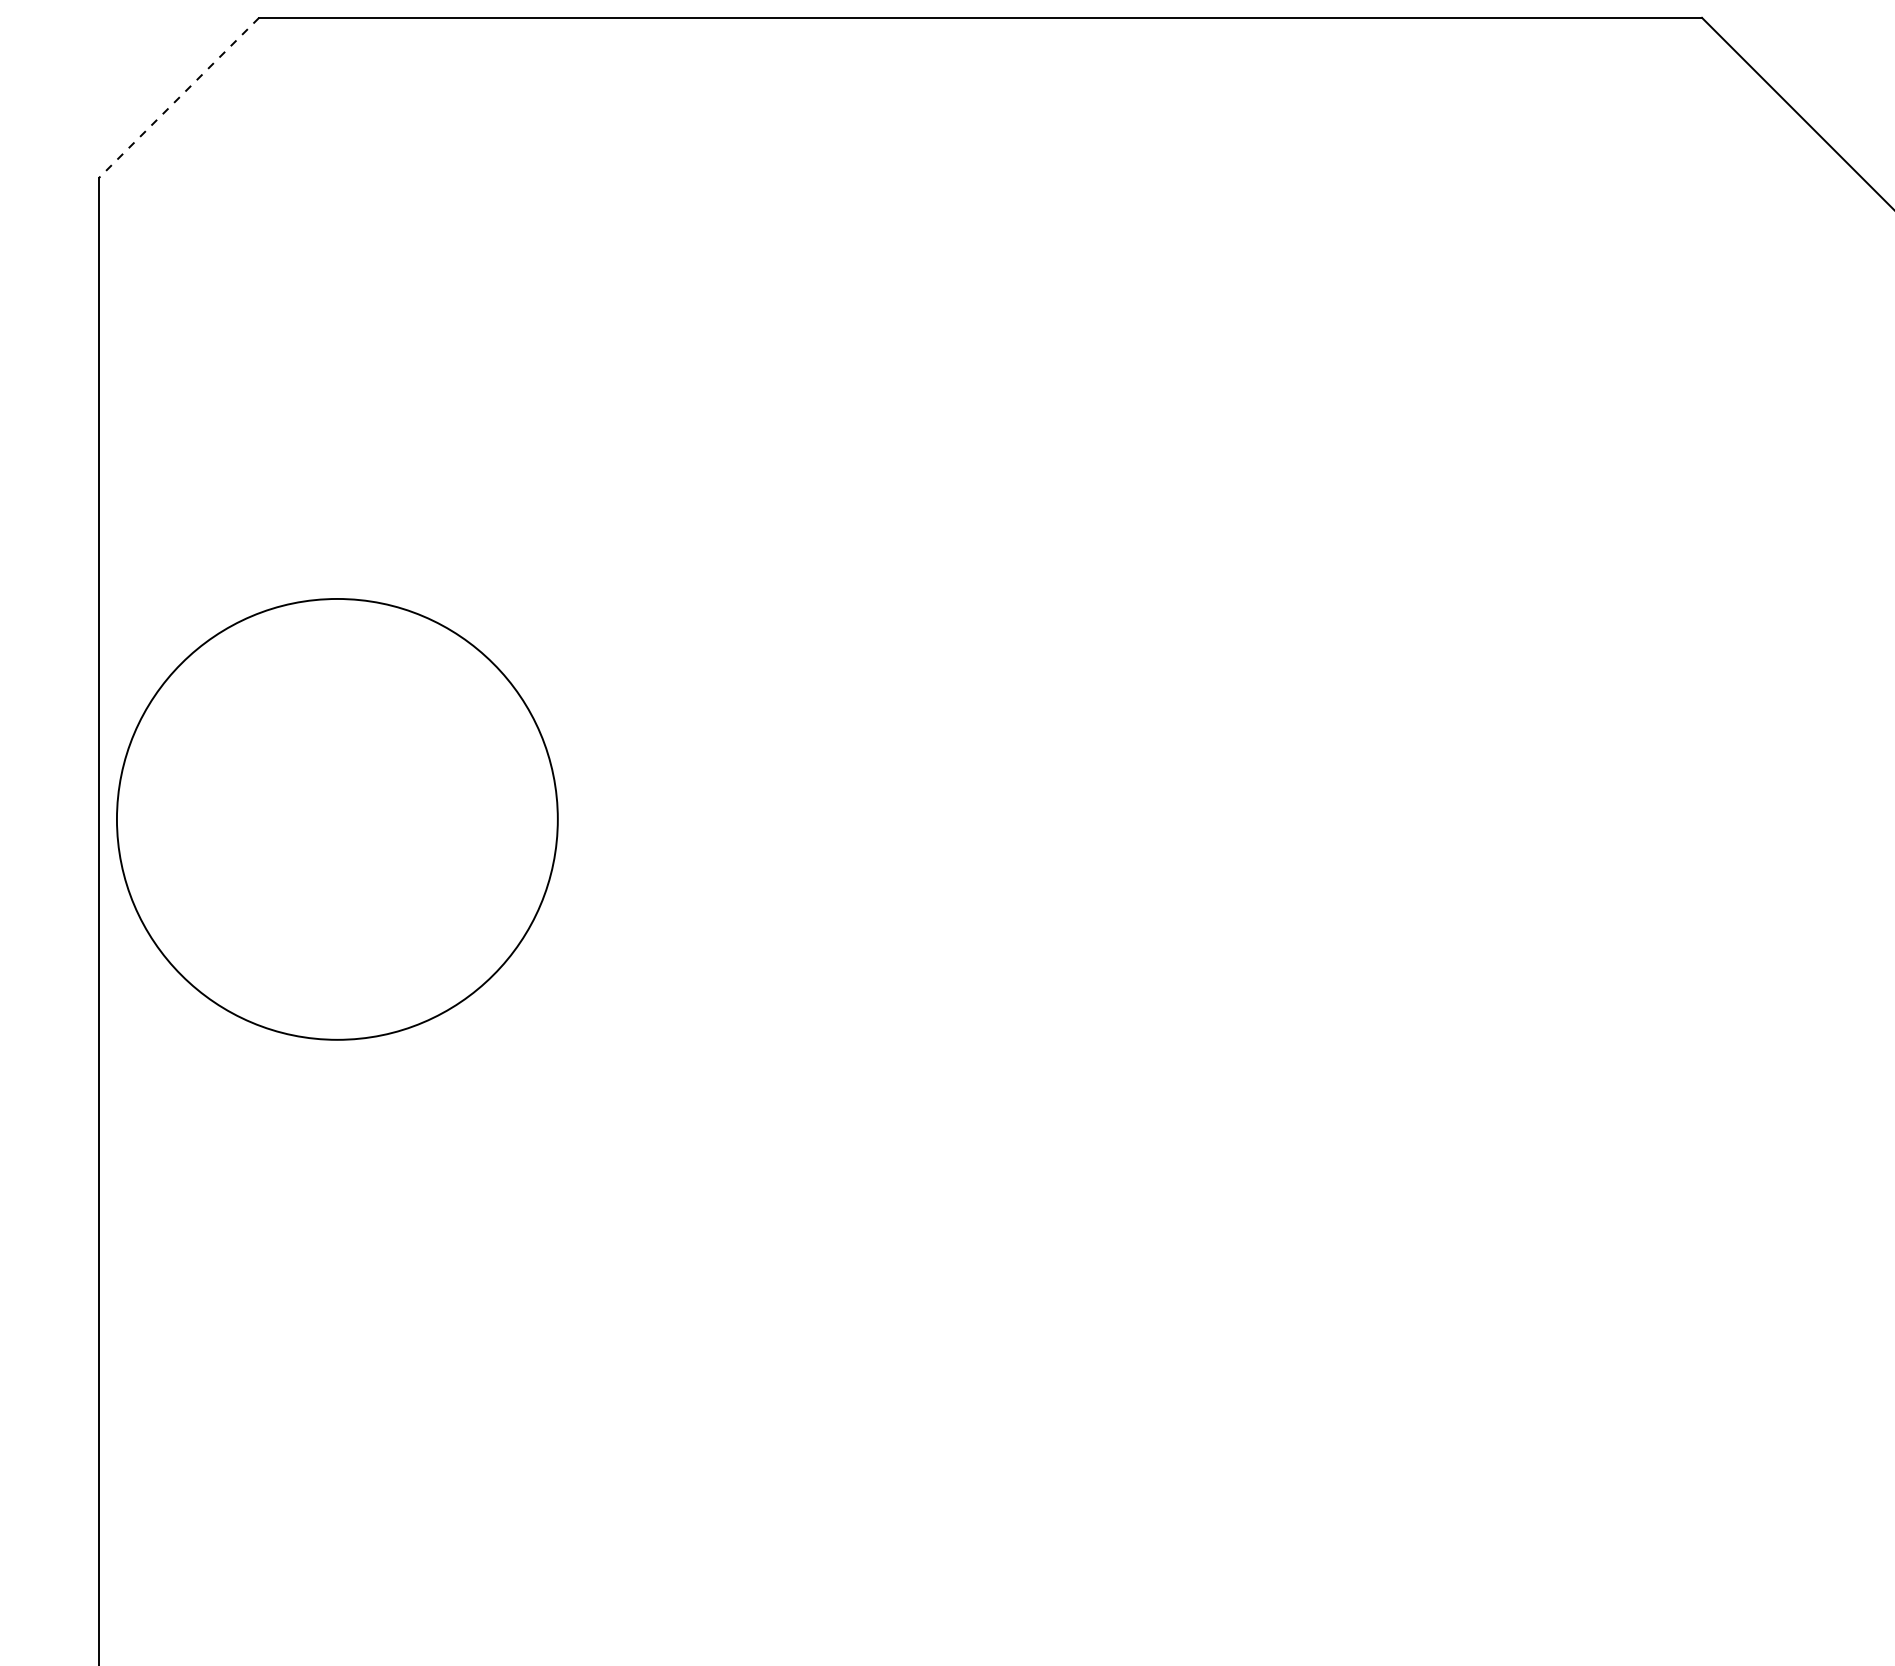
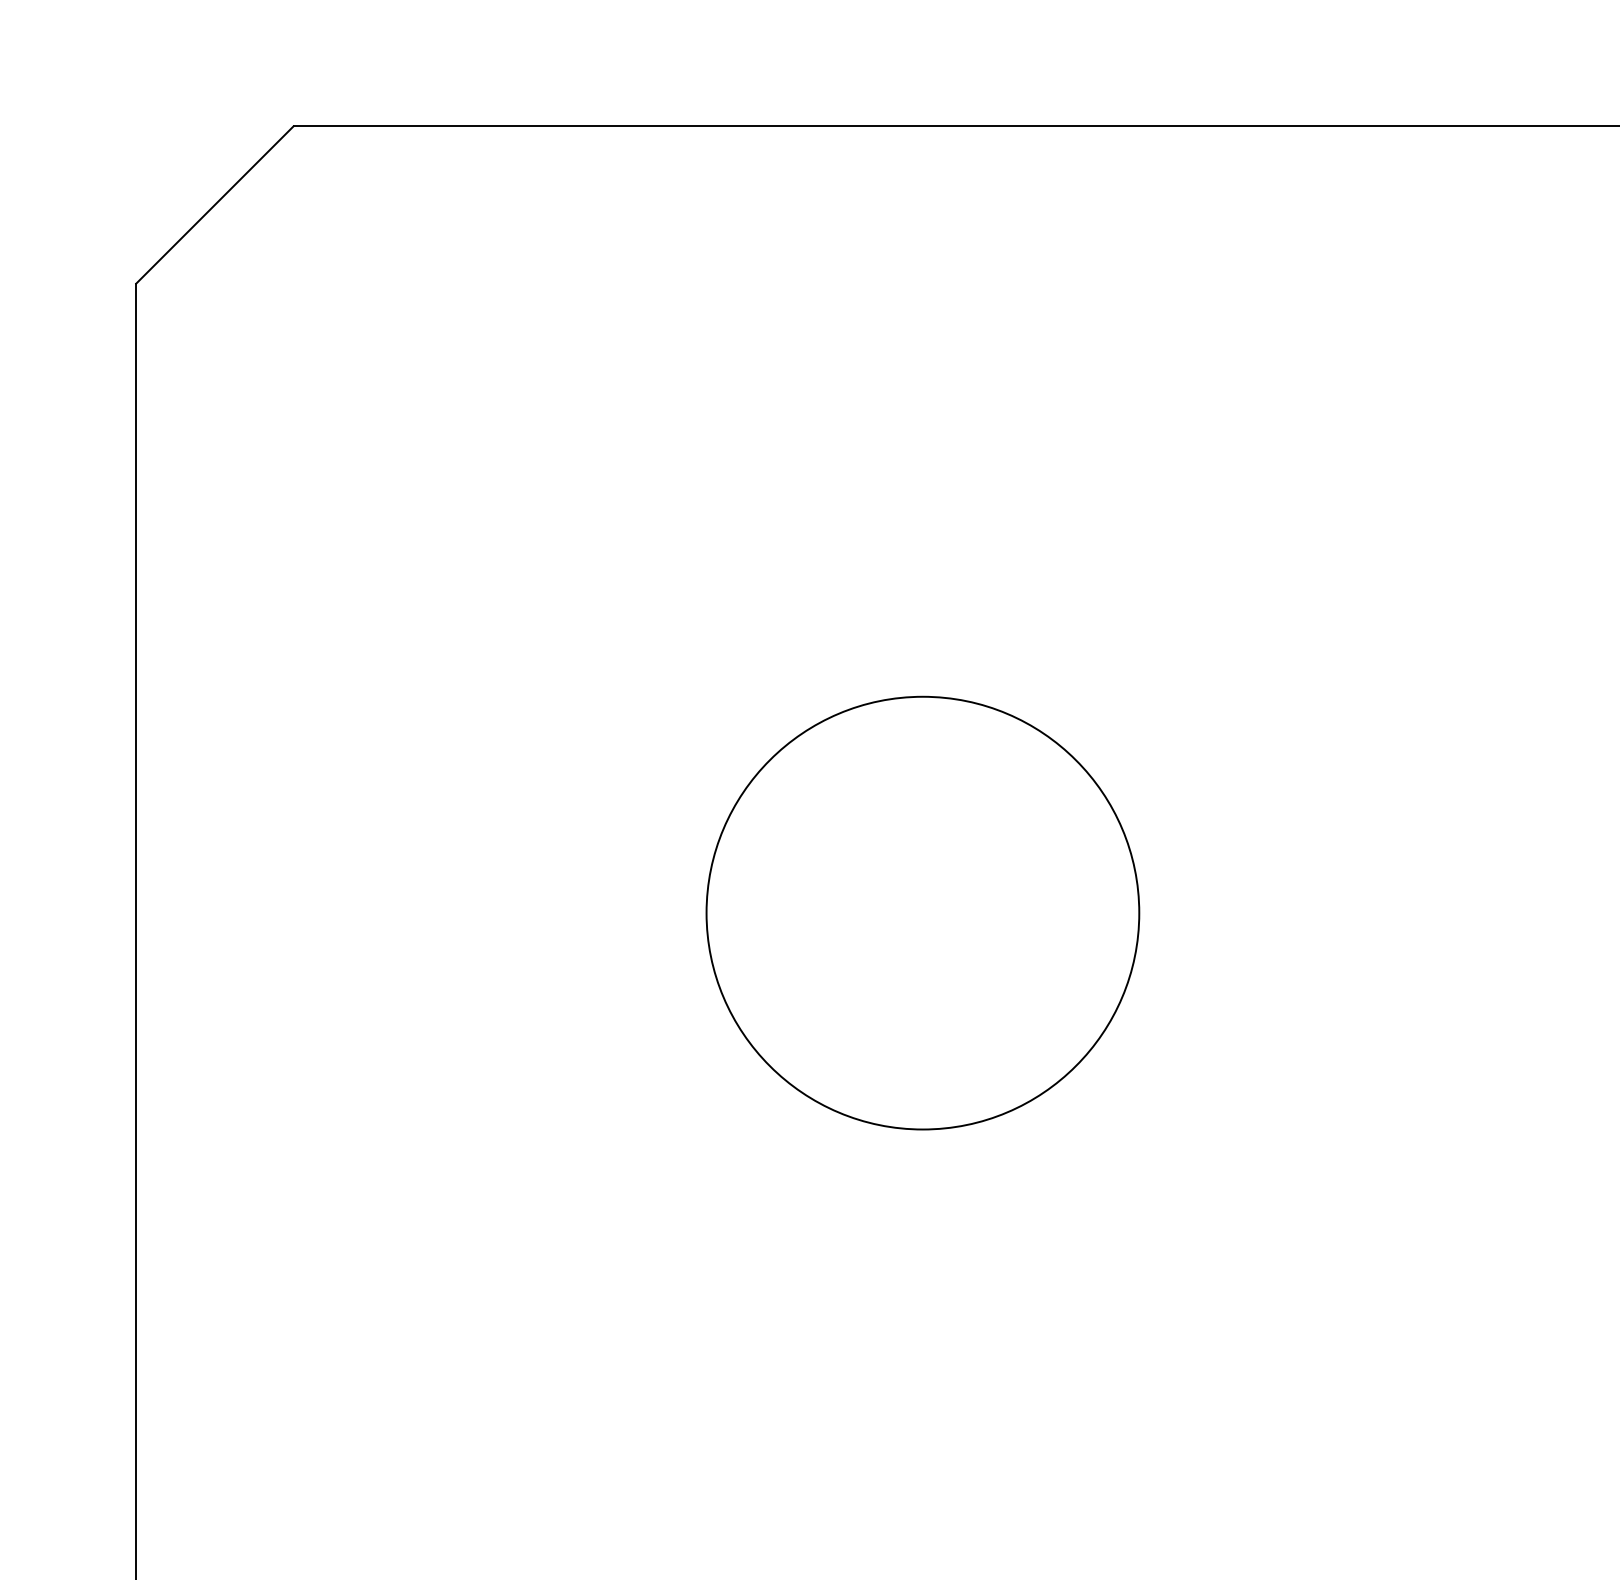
line: (178, 98) -> (214, 205), dashed -> solid
circle: (337, 819) -> (923, 913), moved

